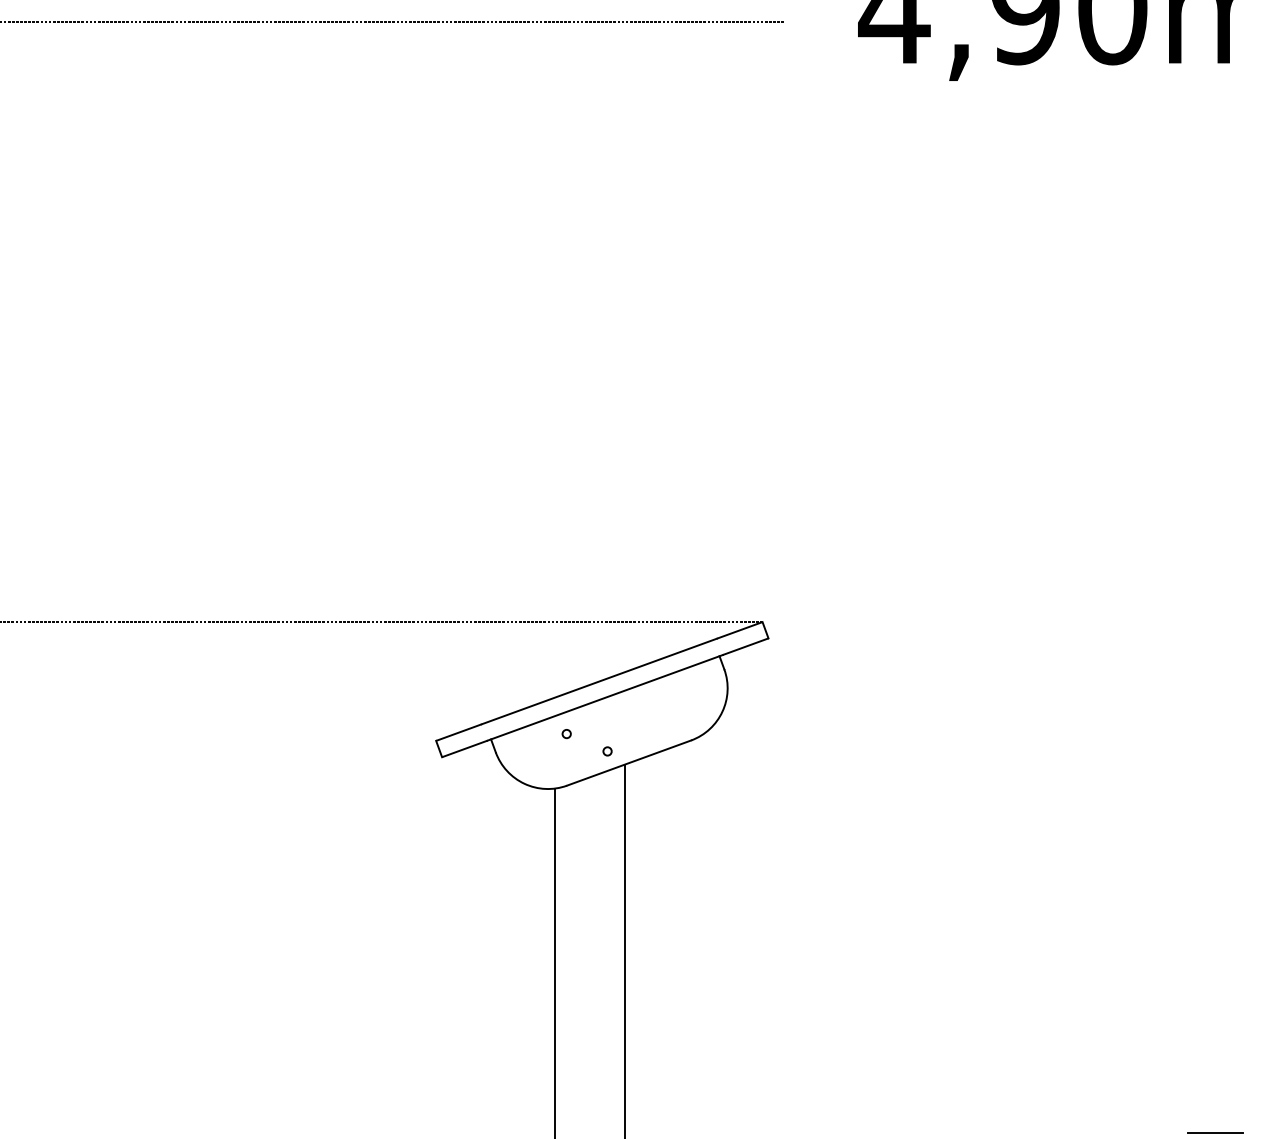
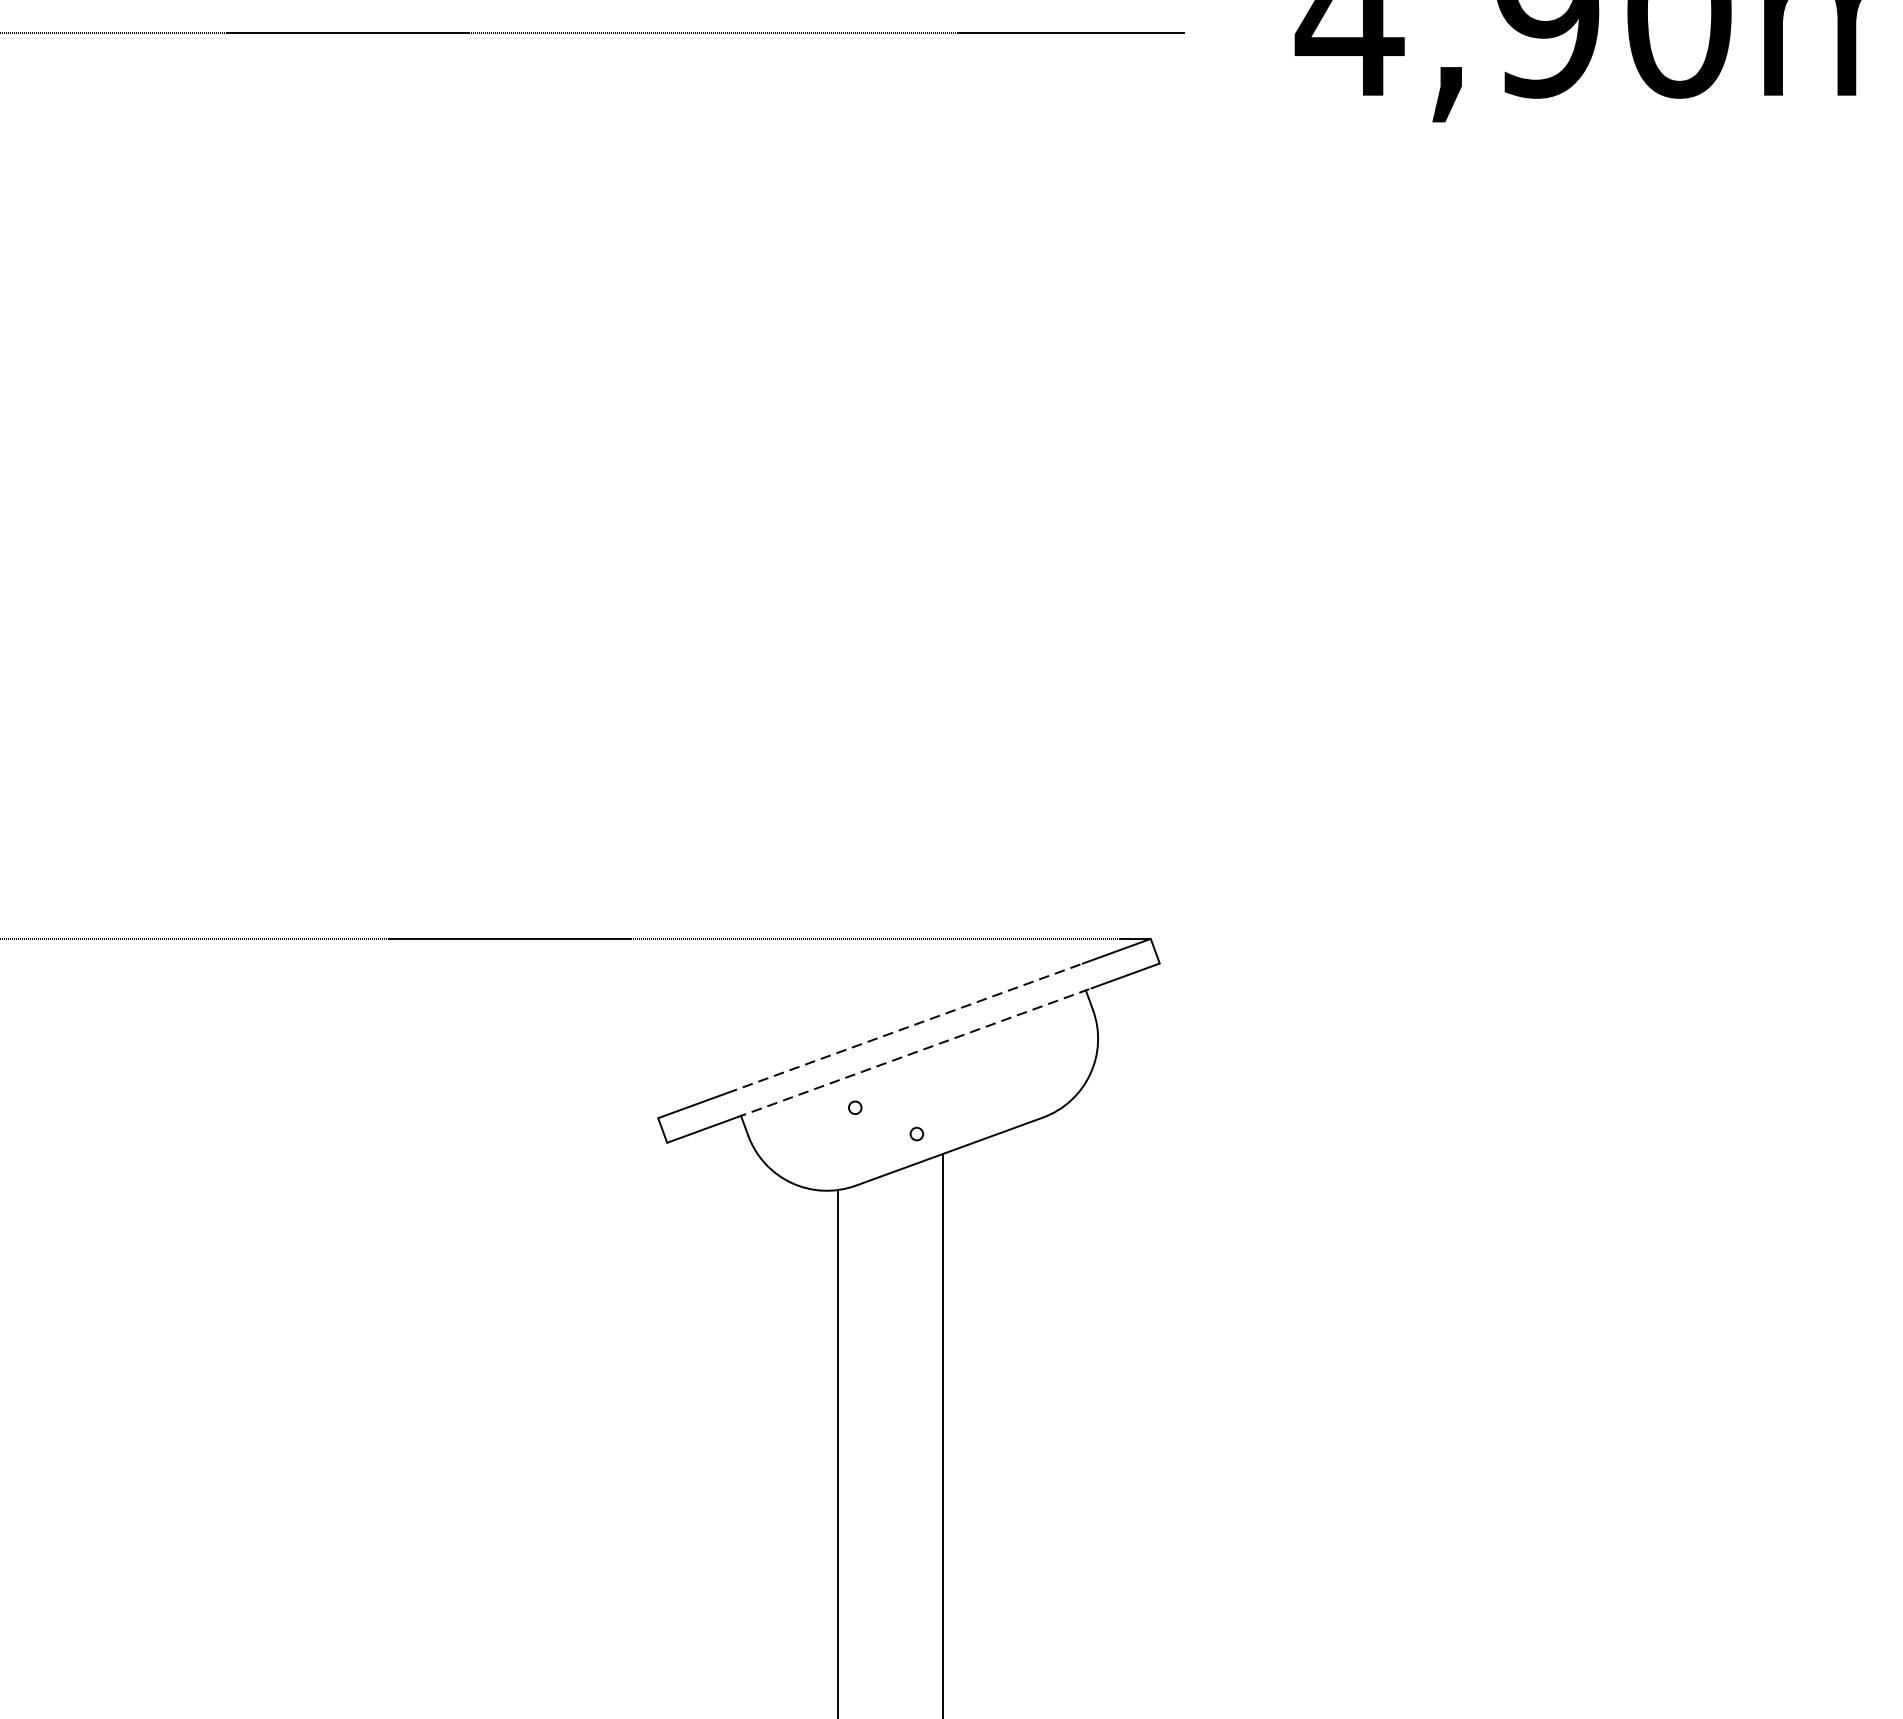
line: (599, 681) -> (904, 1028), solid -> dashed
line: (605, 697) -> (913, 1052), solid -> dashed
line: (1215, 1132) -> (1834, 1709), removed

